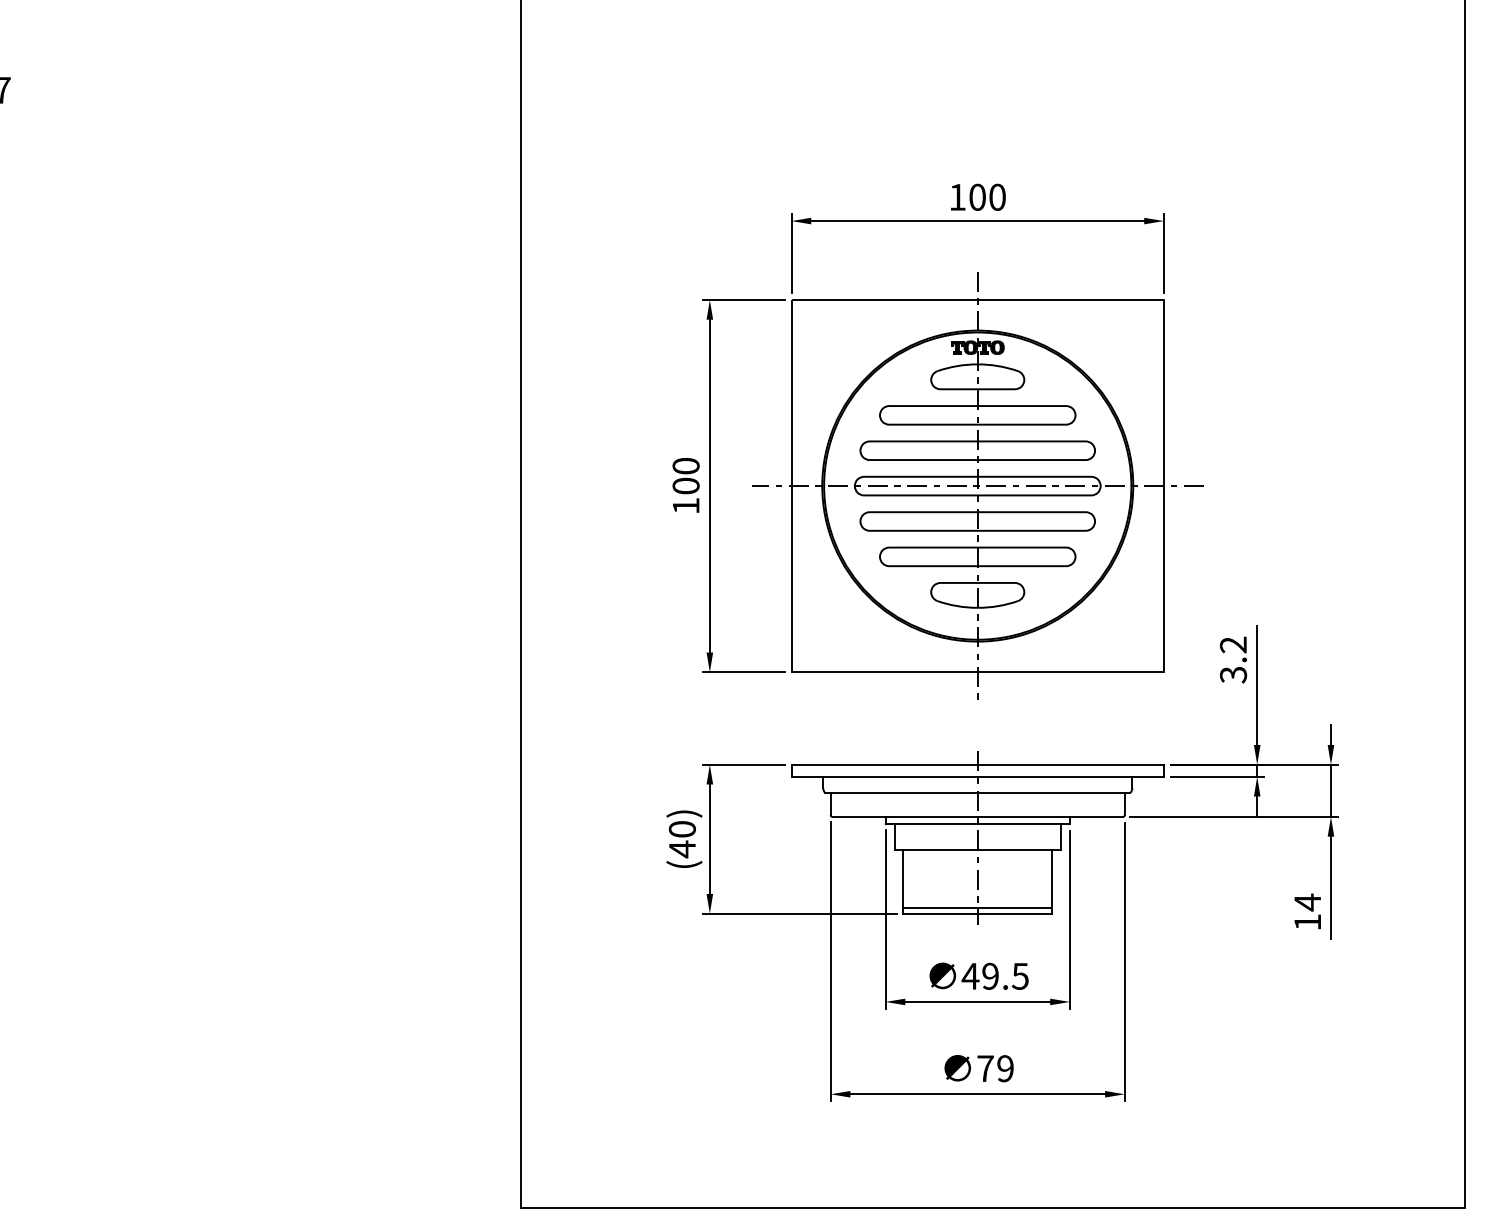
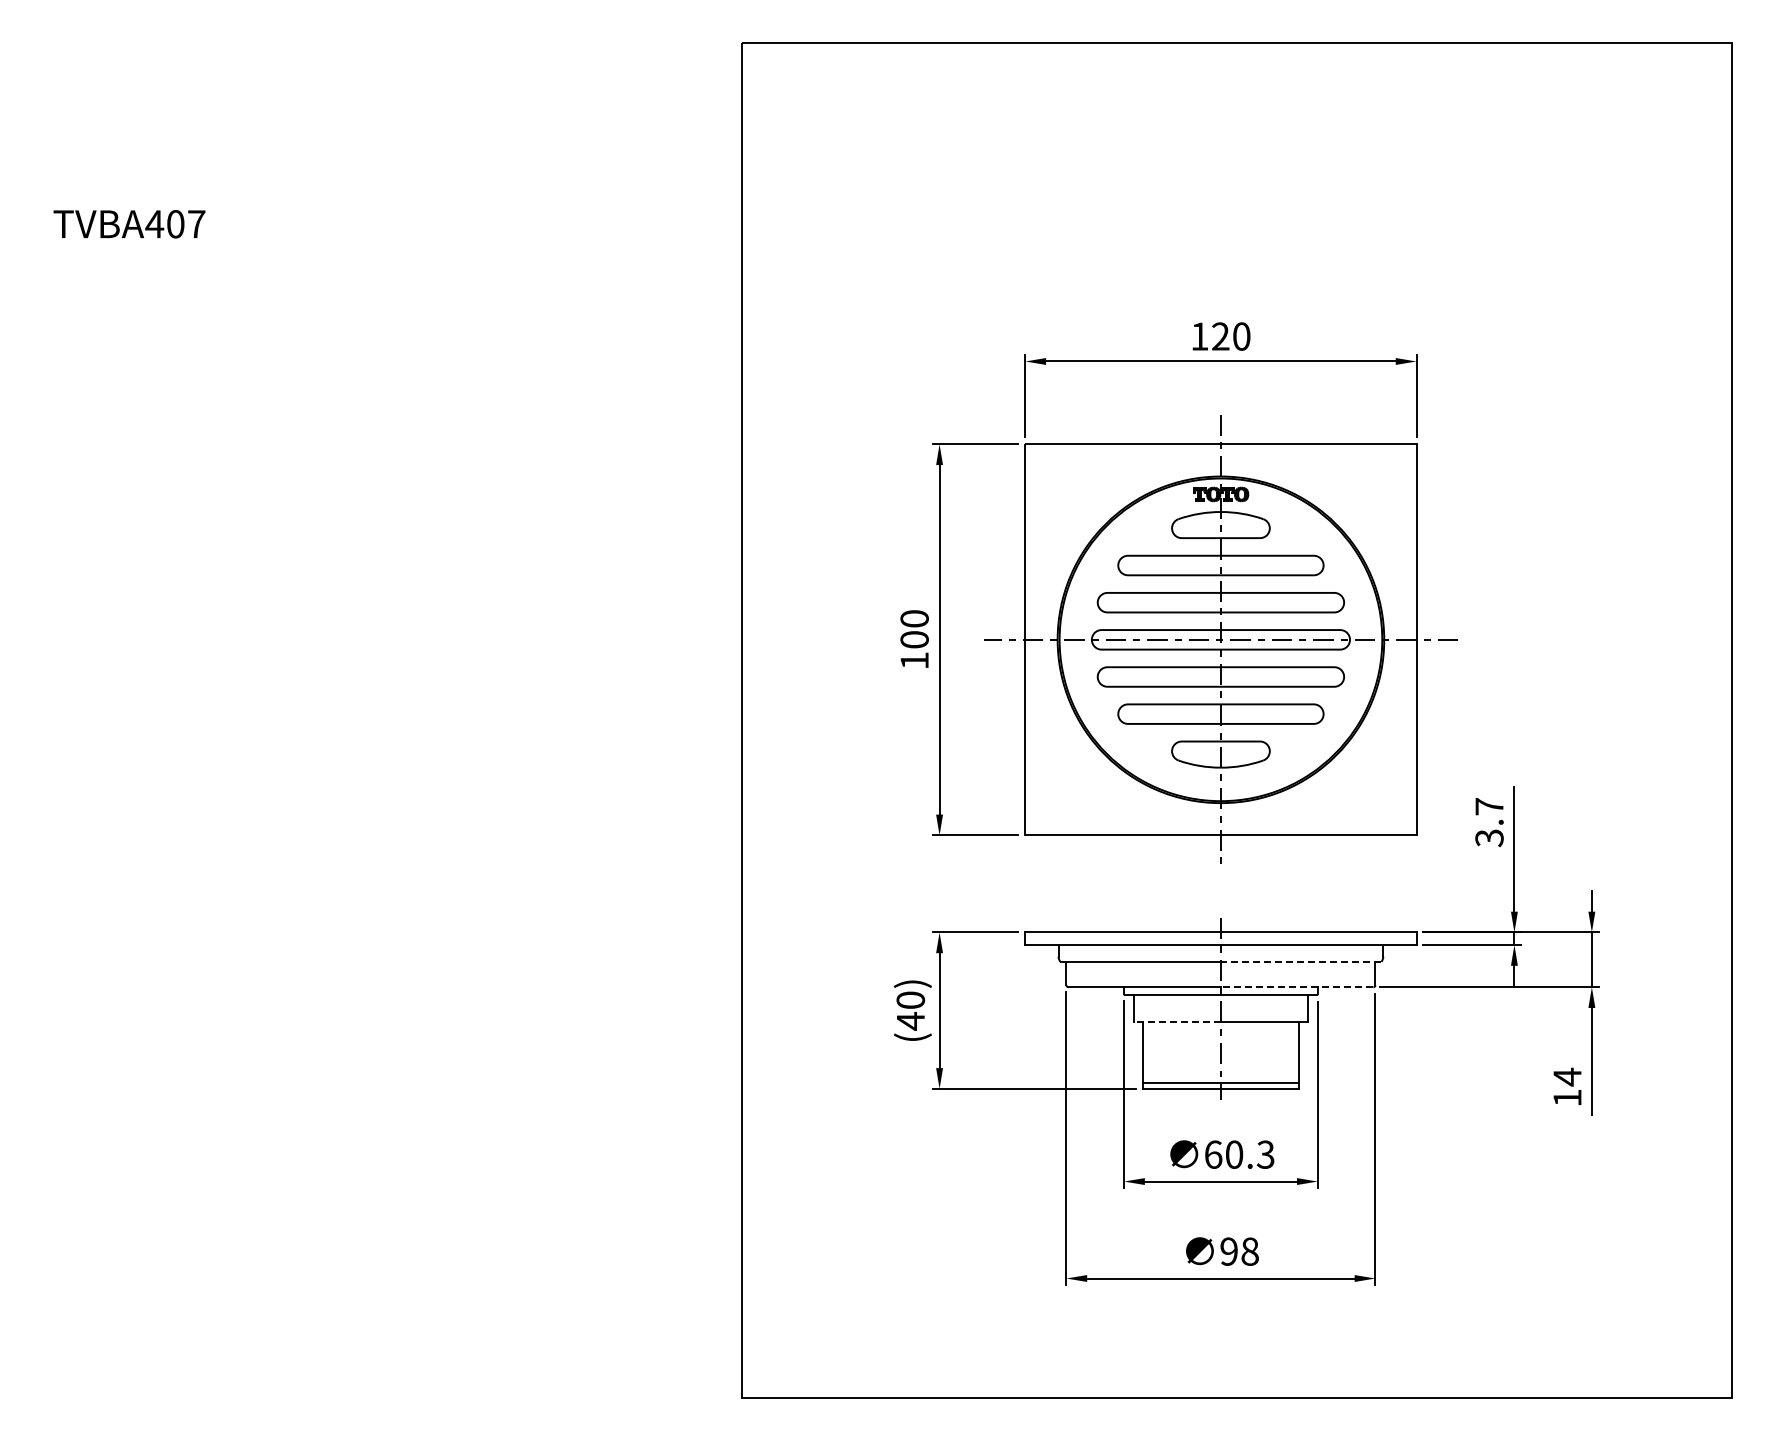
text: (977, 197) -> (1220, 336), 100 -> 120
text: (1233, 644) -> (1489, 806), 3.2 -> 3.7
line: (1053, 792) -> (1300, 961), solid -> dashed
line: (1049, 817) -> (1296, 987), solid -> dashed
line: (936, 850) -> (1177, 1022), solid -> dashed
text: (994, 976) -> (1238, 1154), 49.5 -> 60.3
text: (995, 1068) -> (1239, 1251), 79 -> 98

